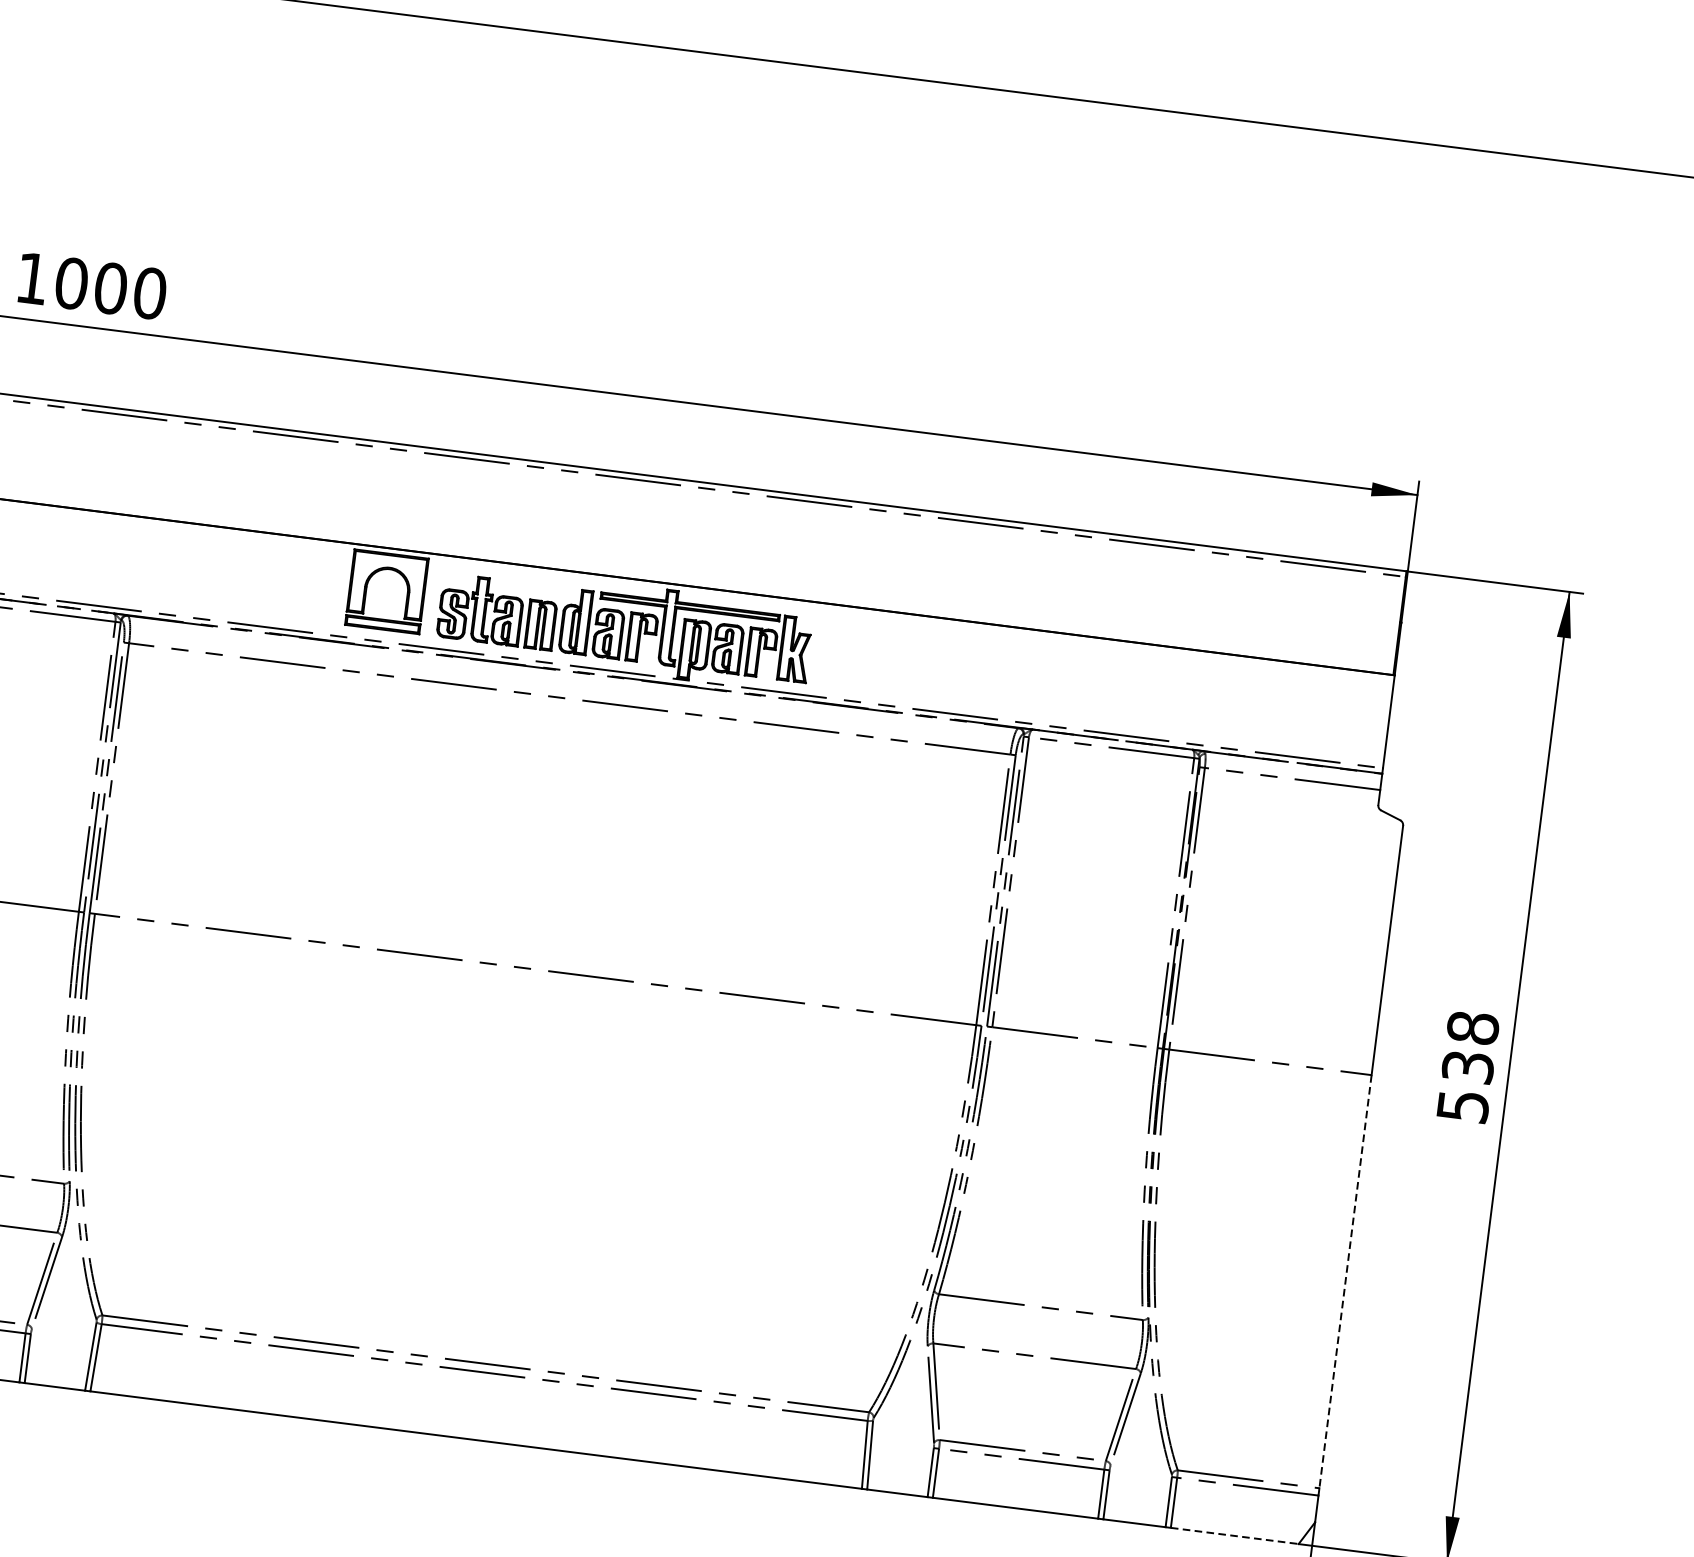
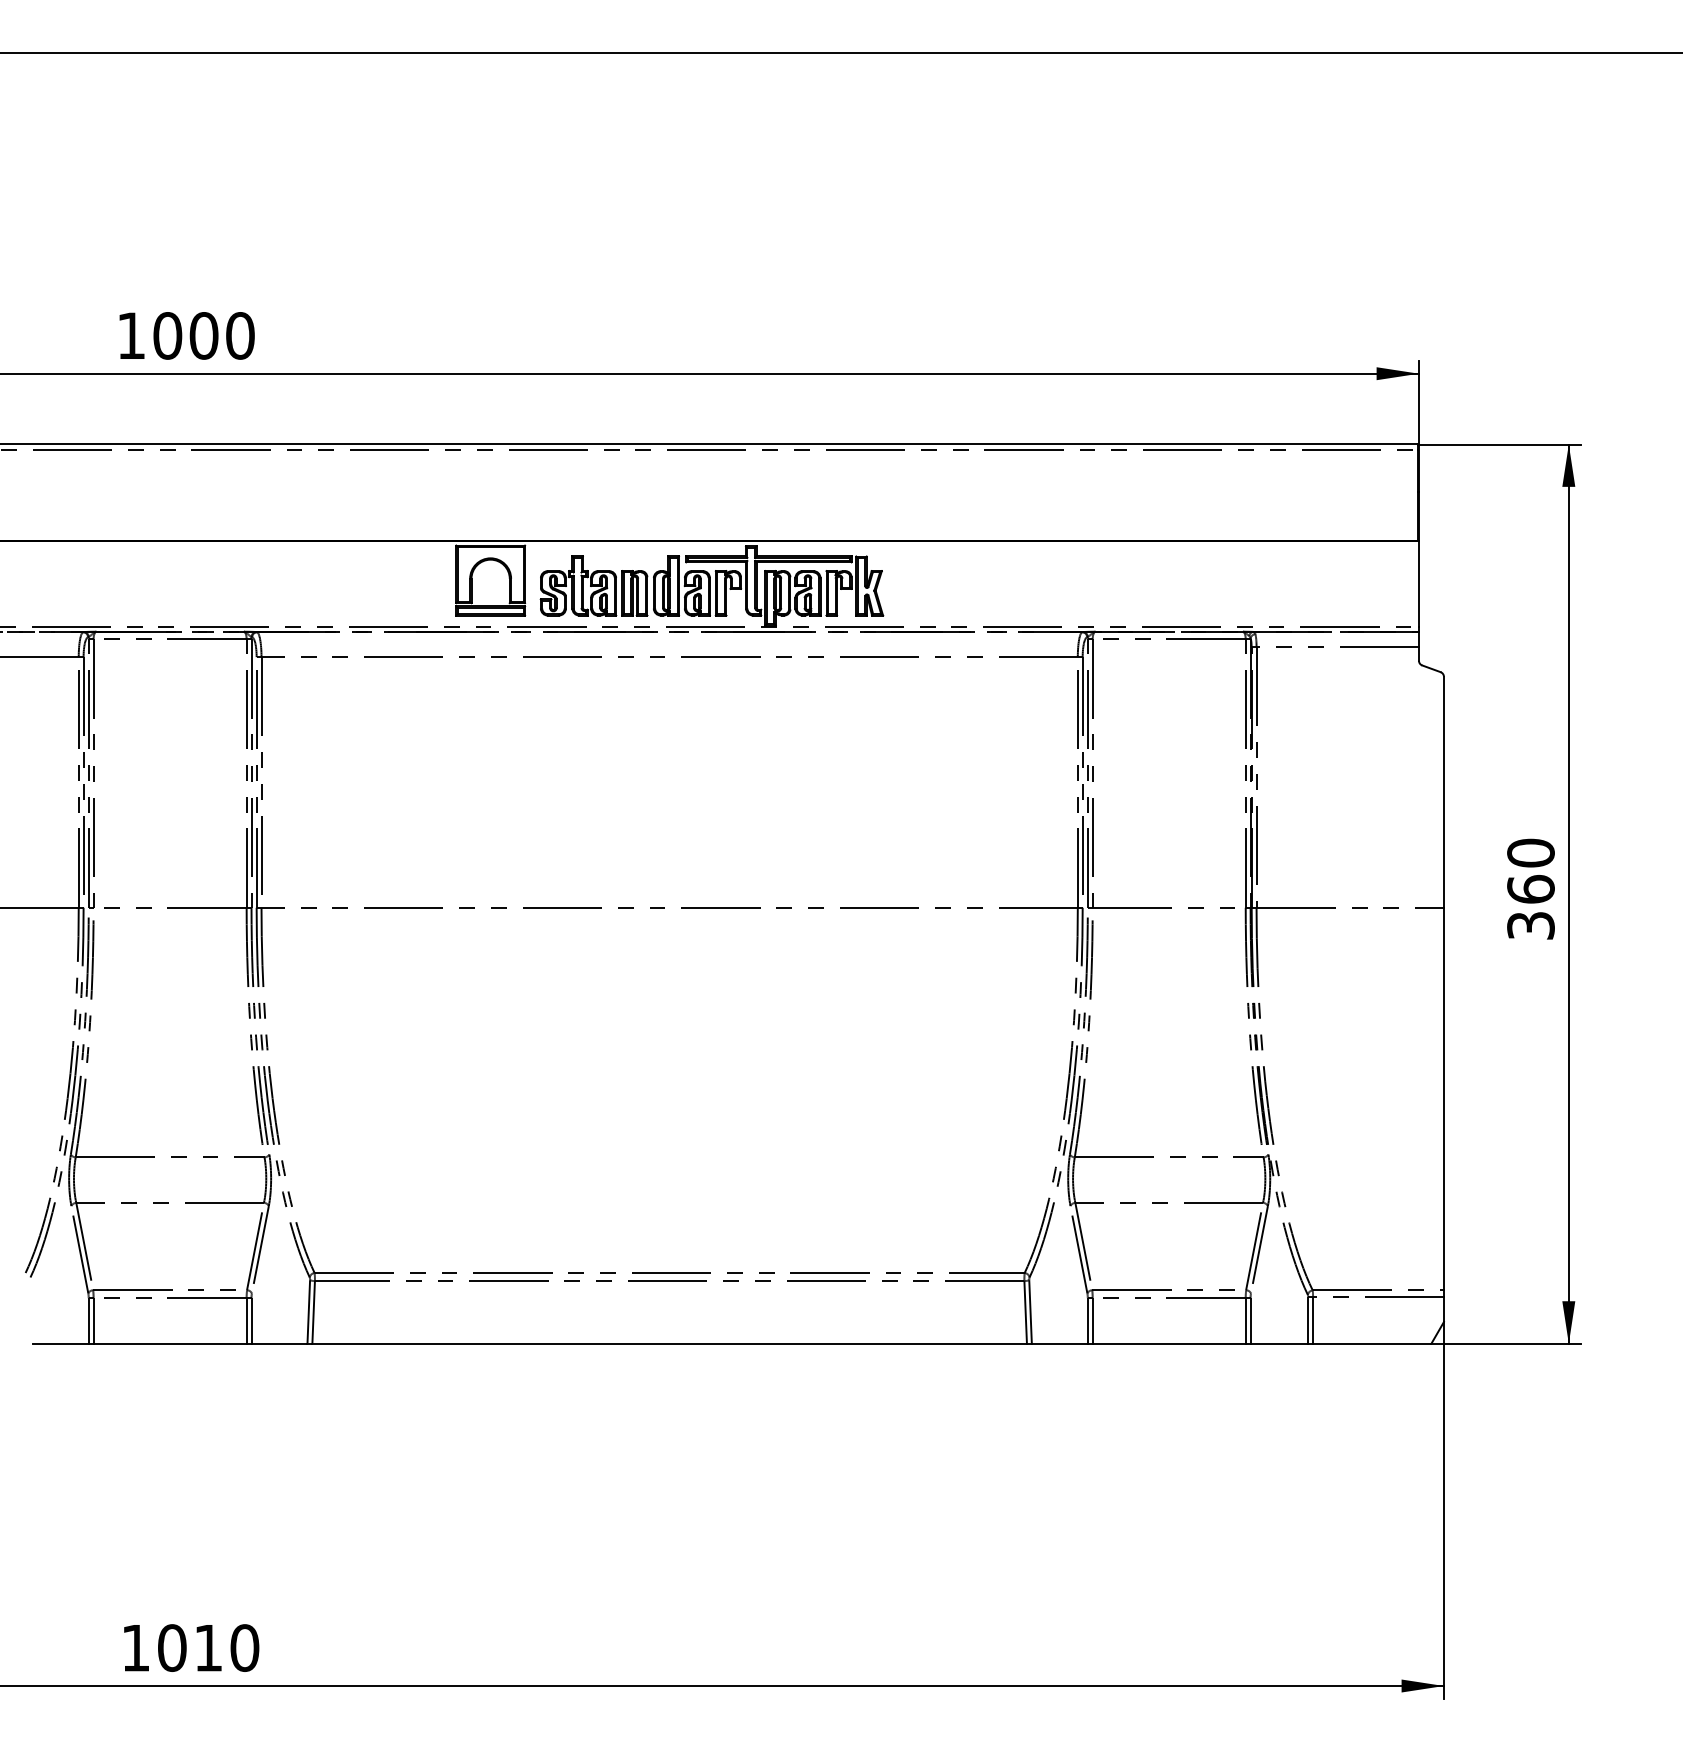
text: (1467, 1066) -> (1530, 888), 538 -> 360
line: (1344, 1282) -> (1443, 1099), dashed -> solid
line: (1235, 1535) -> (1372, 1343), dashed -> solid

